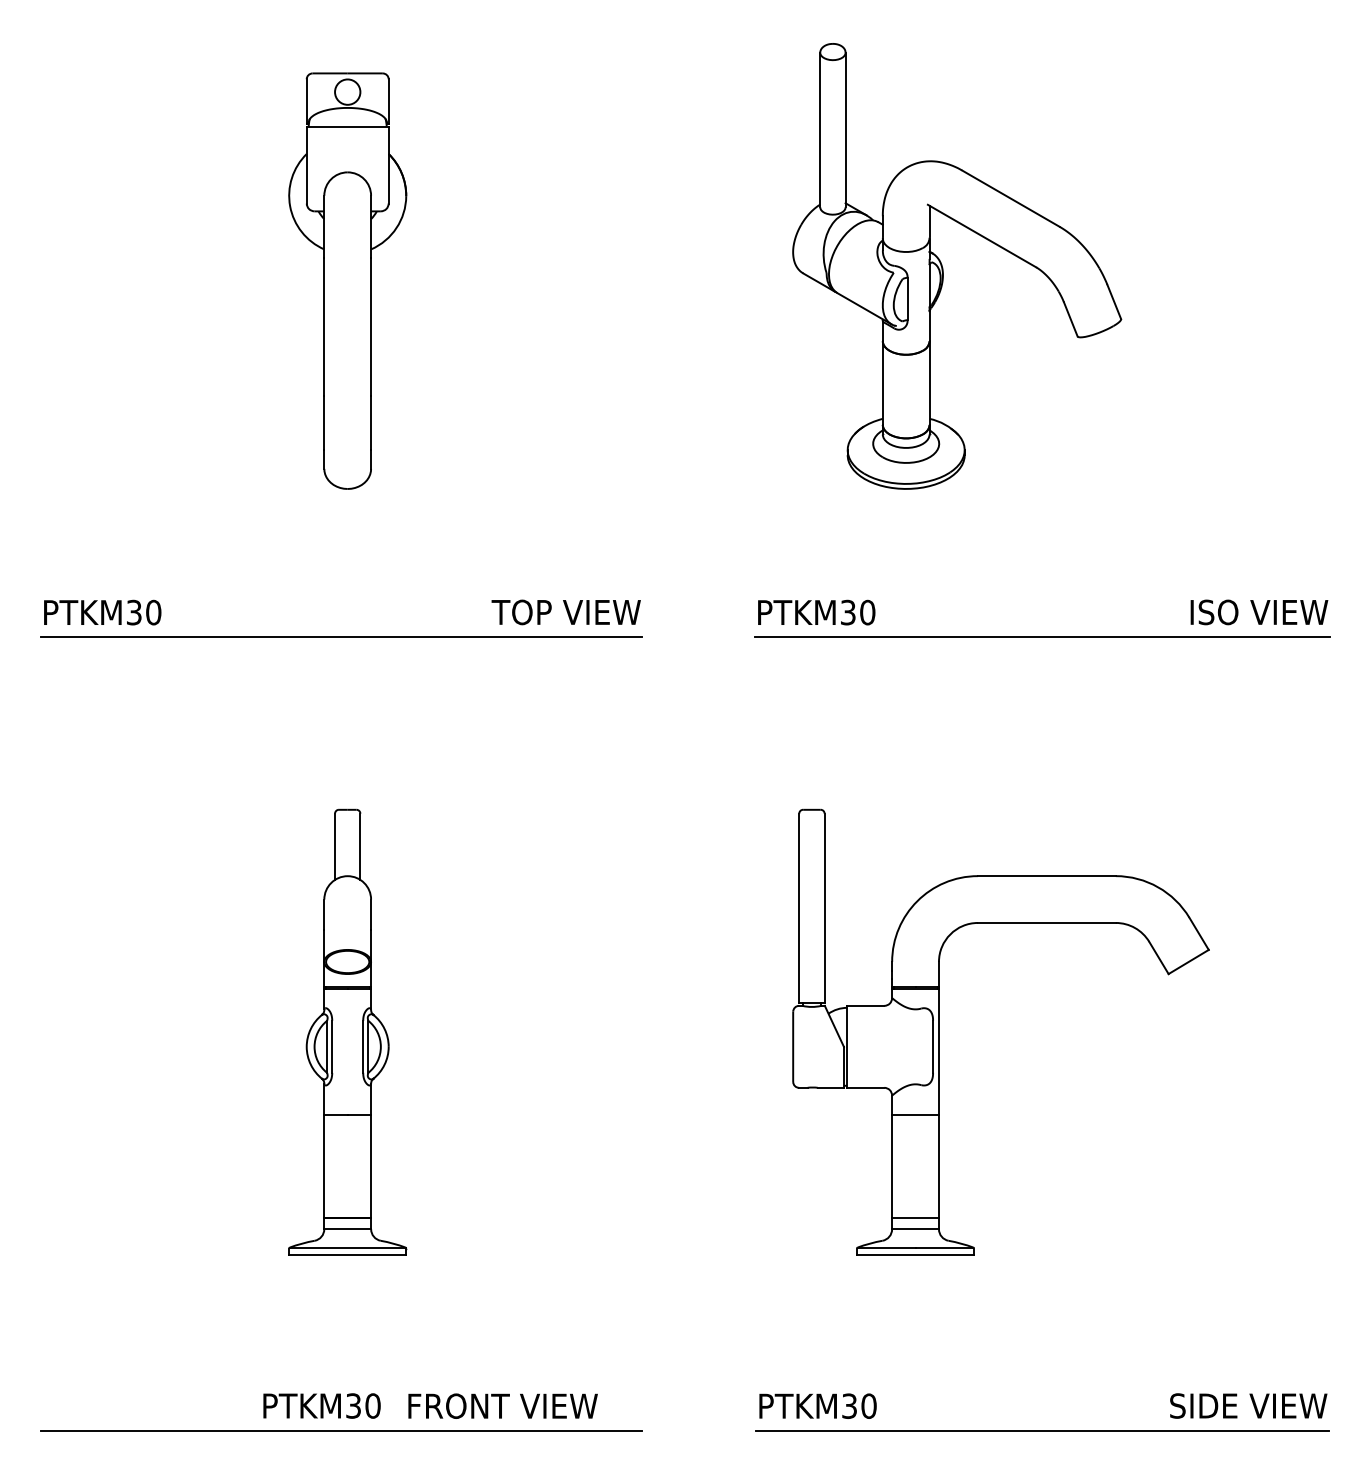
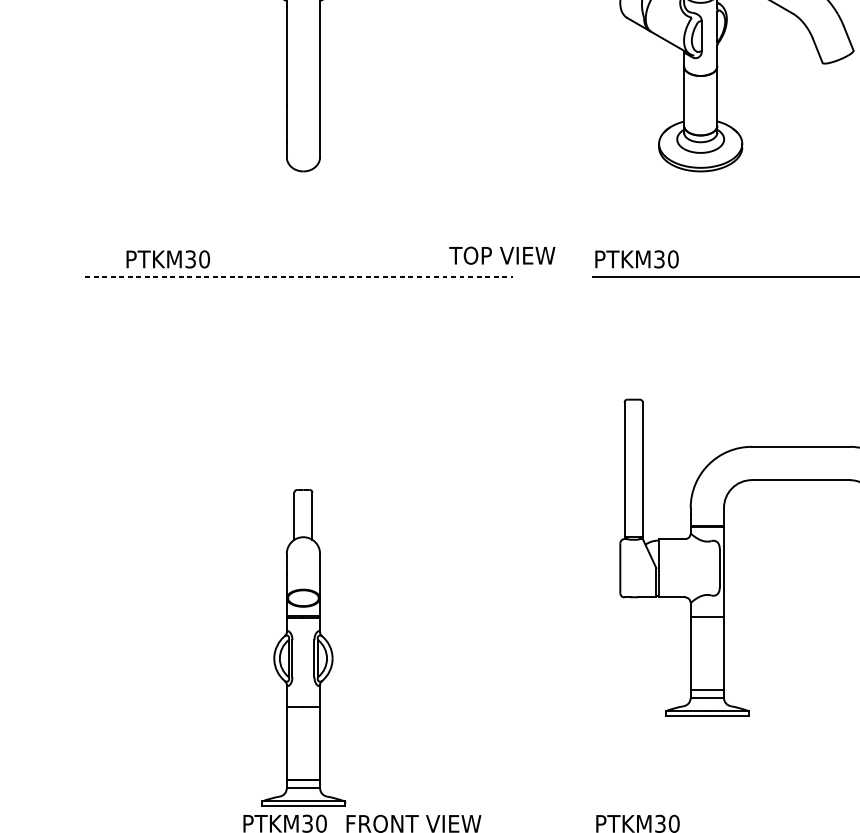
text: (102, 612) -> (168, 259), moved
text: (565, 612) -> (501, 255), moved
line: (342, 637) -> (299, 277), solid -> dashed
part: (347, 1031) -> (303, 647), moved

